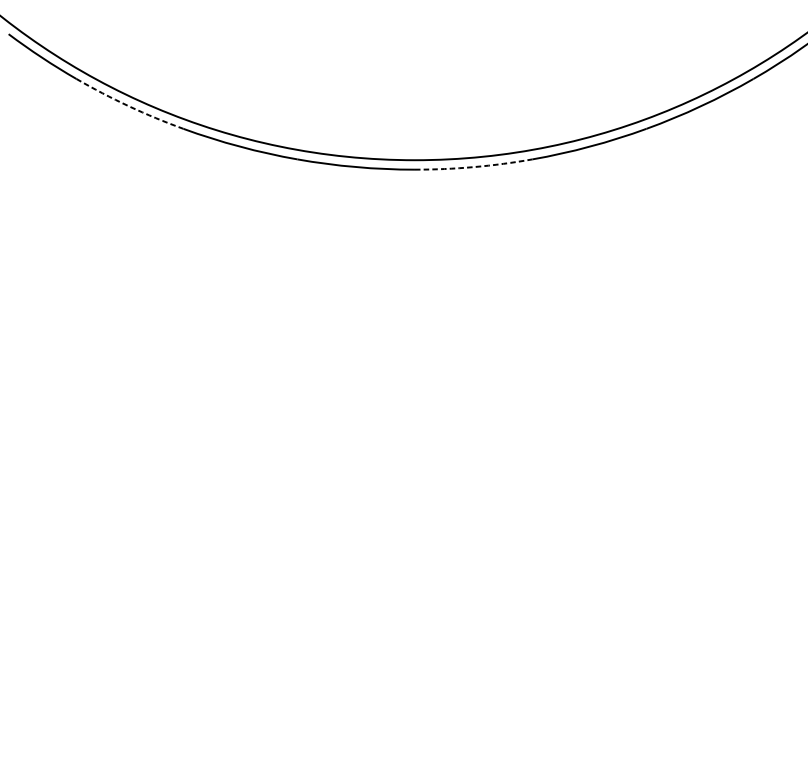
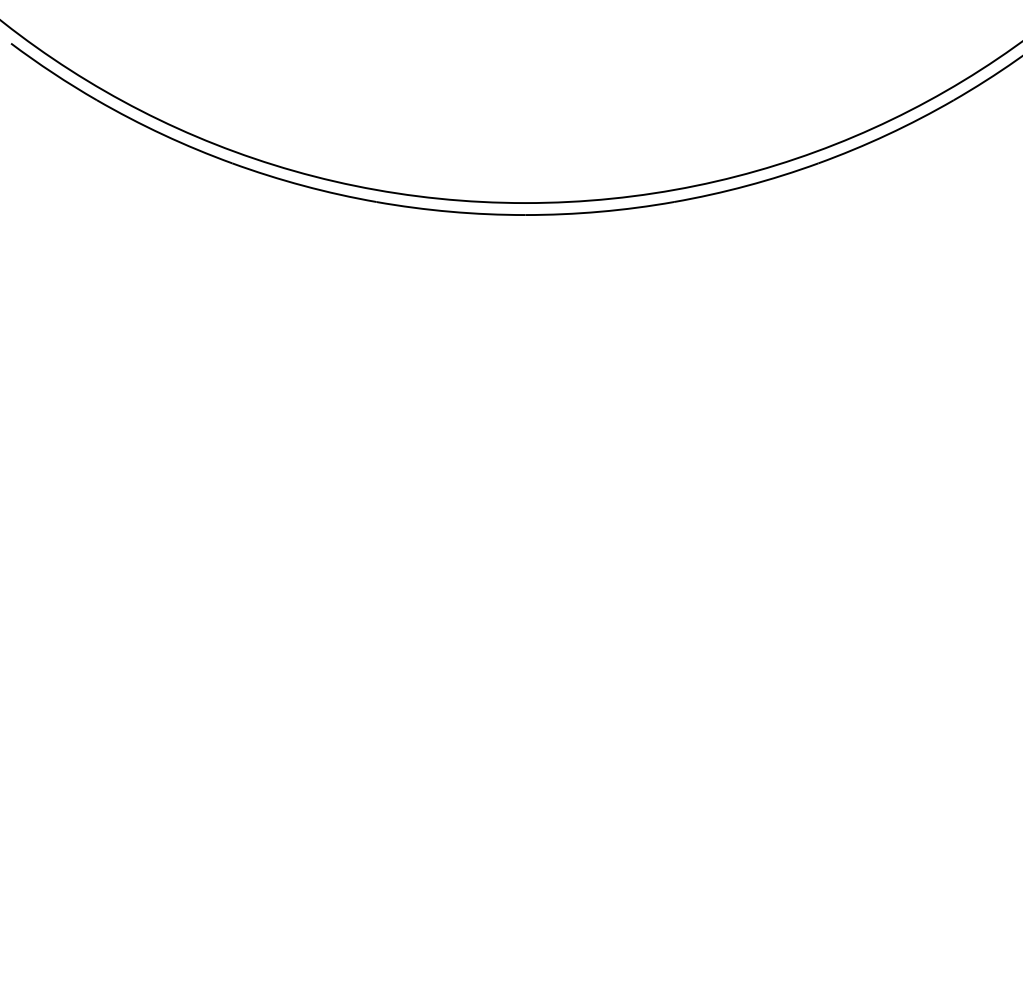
arc: (129, 106) -> (163, 134), dashed -> solid
arc: (474, 166) -> (600, 211), dashed -> solid

